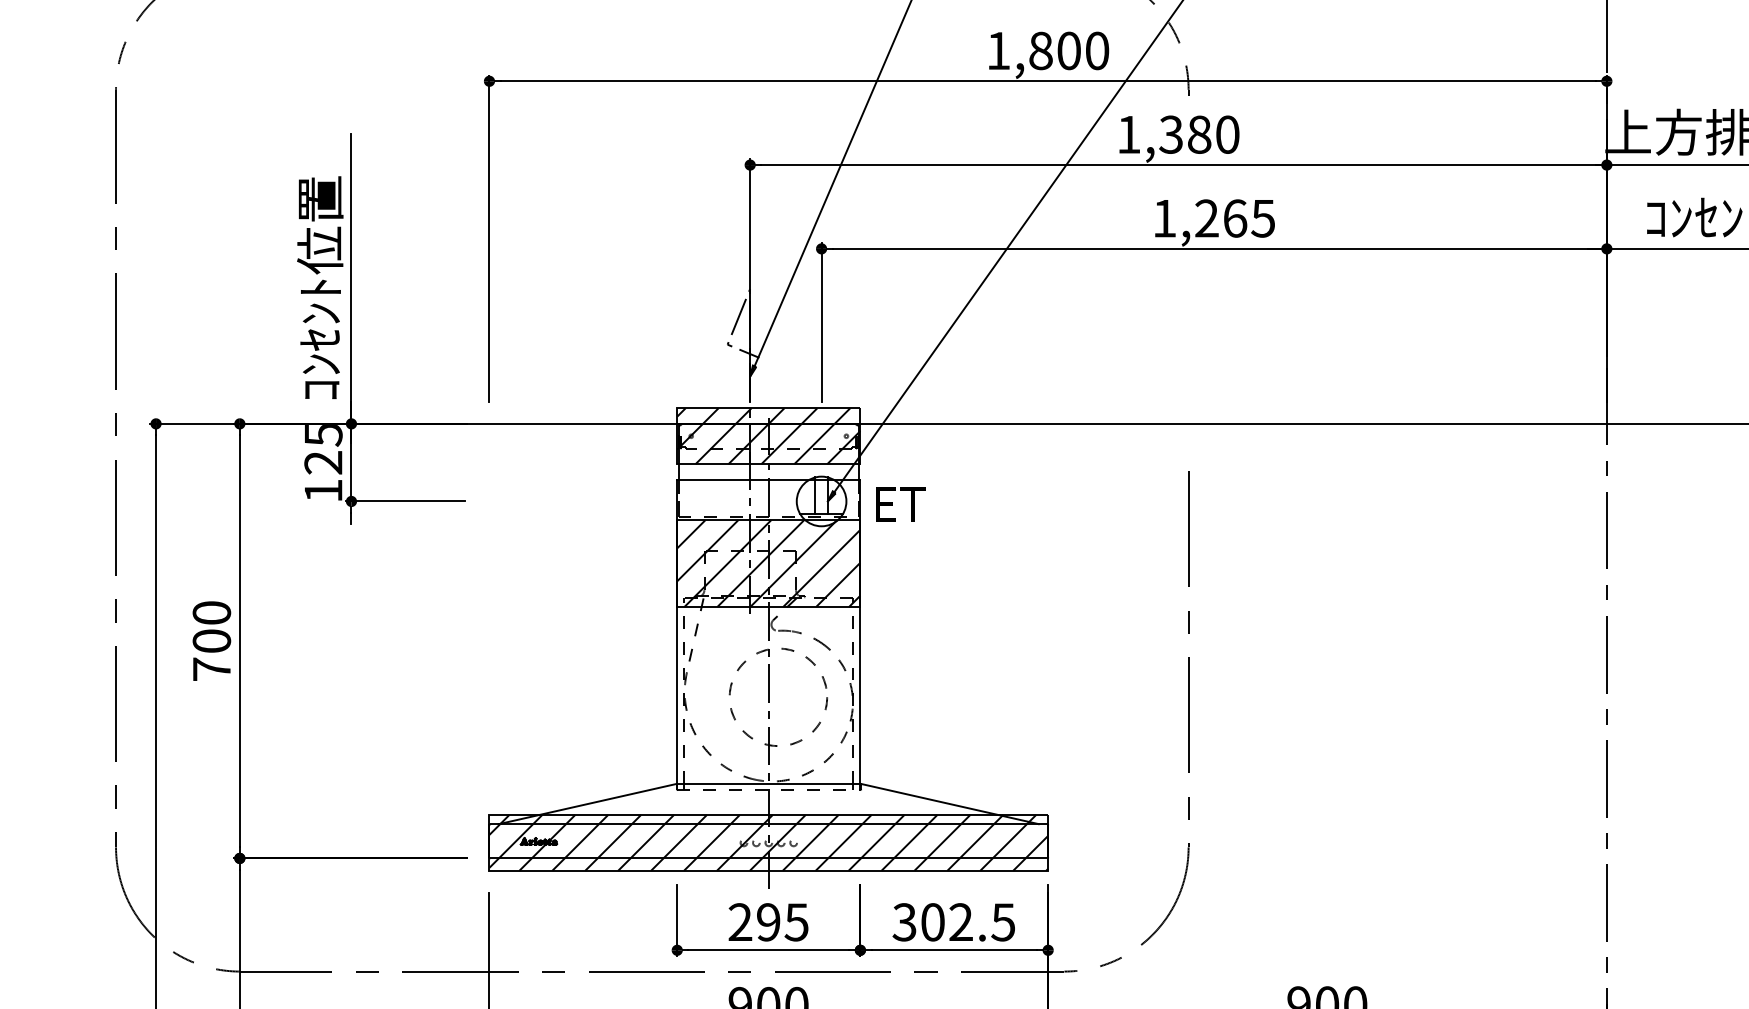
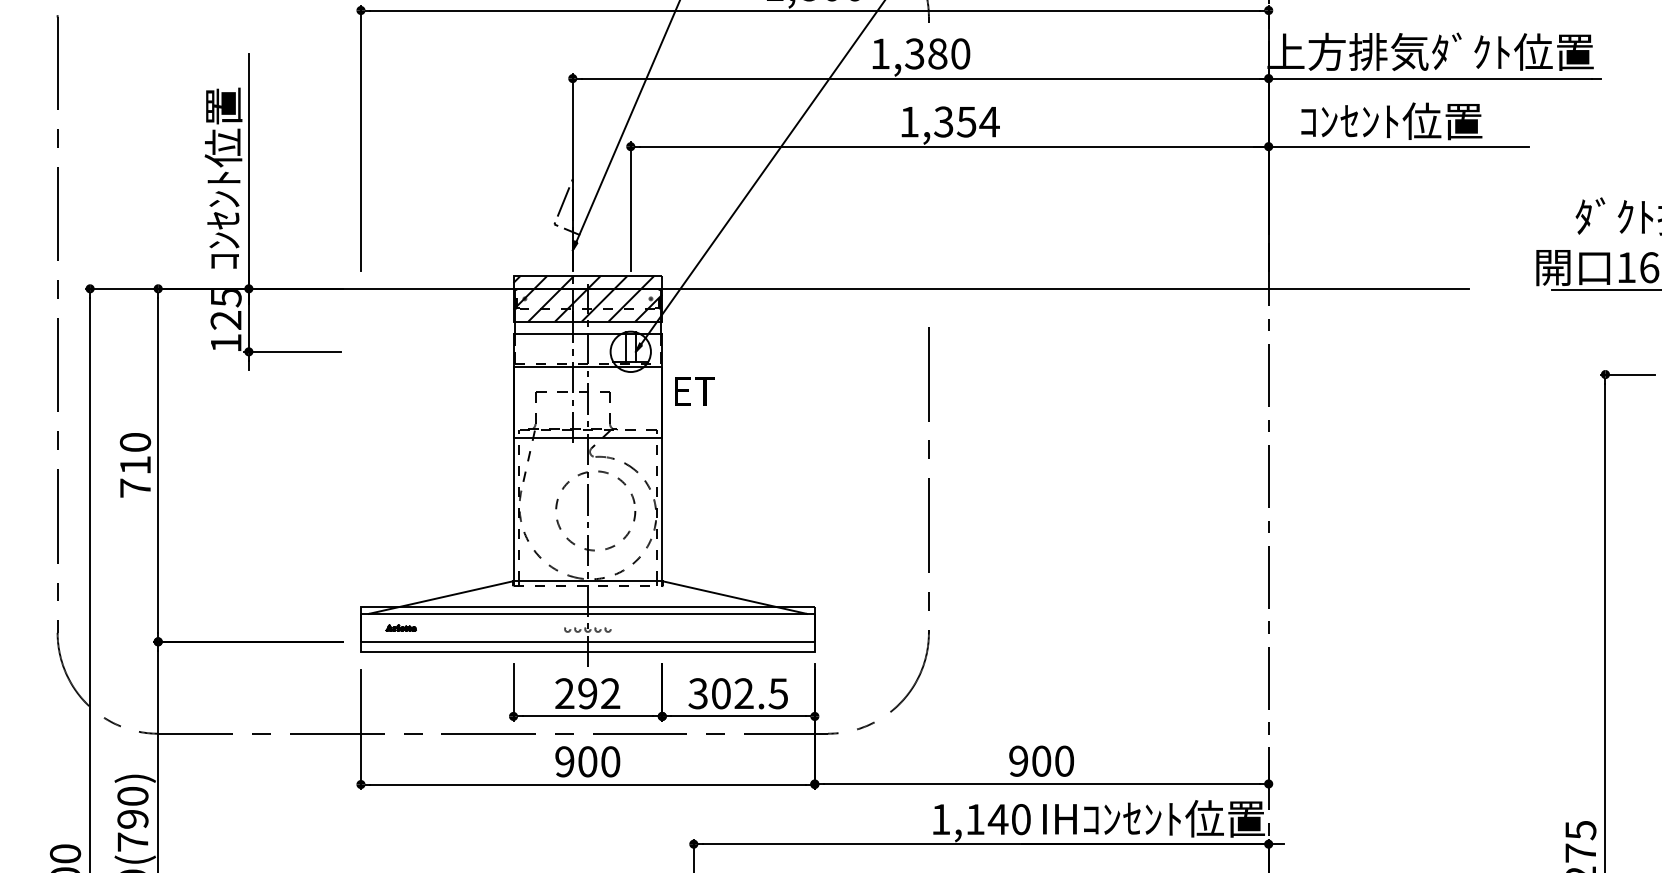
text: (1234, 217) -> (966, 121), 1,265 -> 1,354
text: (900, 504) -> (694, 391), moved
hatch: (768, 562) -> (587, 401), removed
text: (211, 640) -> (135, 464), 700 -> 710
hatch: (768, 842) -> (587, 628), removed
text: (796, 922) -> (610, 693), 295 -> 292

